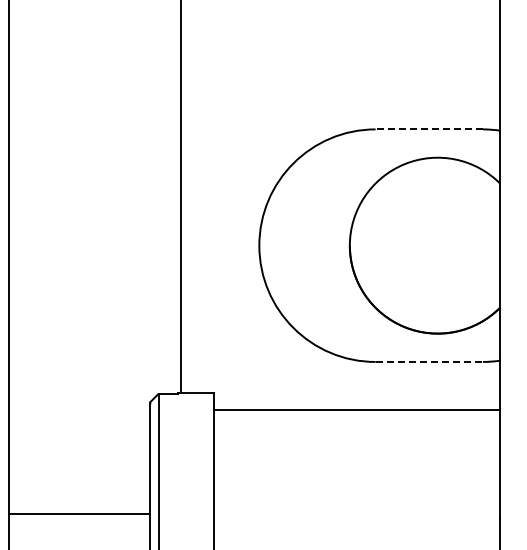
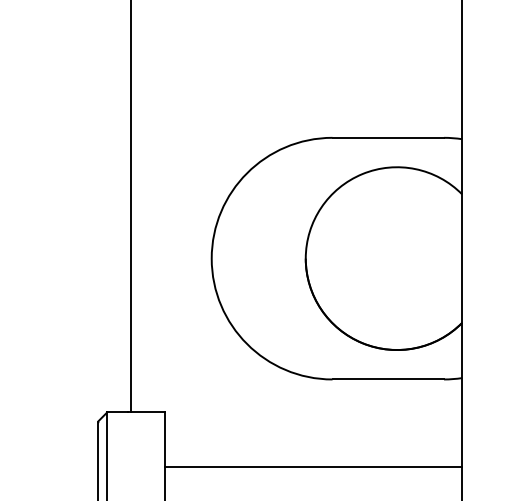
line: (429, 129) -> (388, 137), dashed -> solid
line: (429, 361) -> (388, 378), dashed -> solid
line: (357, 409) -> (313, 467), moved

